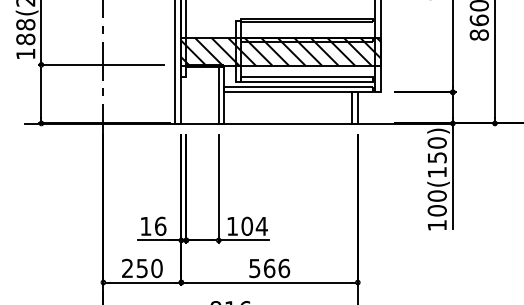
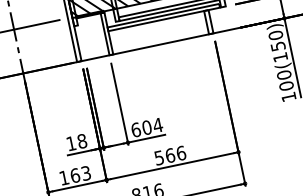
text: (160, 225) -> (82, 140), 16 -> 18
text: (232, 225) -> (135, 129), 104 -> 604
text: (142, 268) -> (75, 175), 250 -> 163

